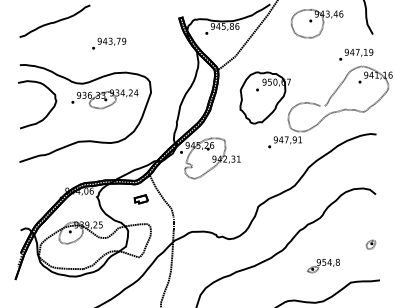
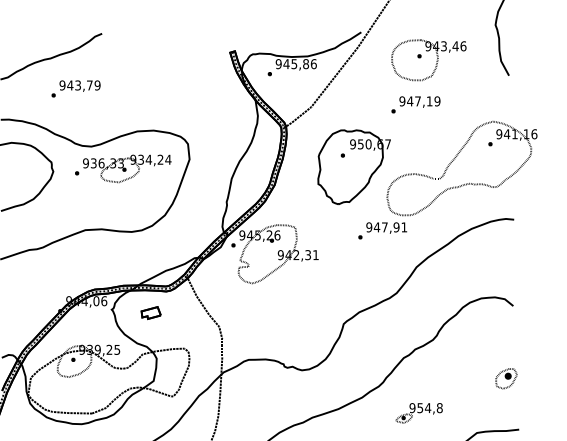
text: (109, 43) -> (76, 88), moved
text: (356, 54) -> (416, 104), moved
part: (140, 199) -> (149, 313), moved
part: (370, 244) -> (505, 378), size x1.6
part: (323, 266) -> (419, 413), moved

